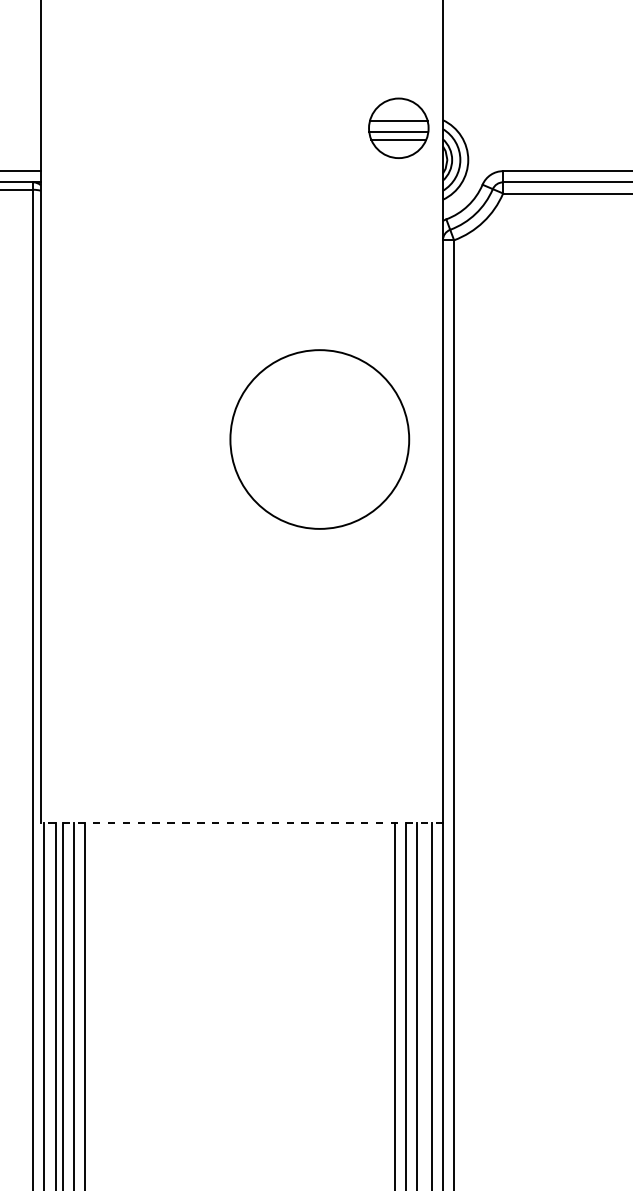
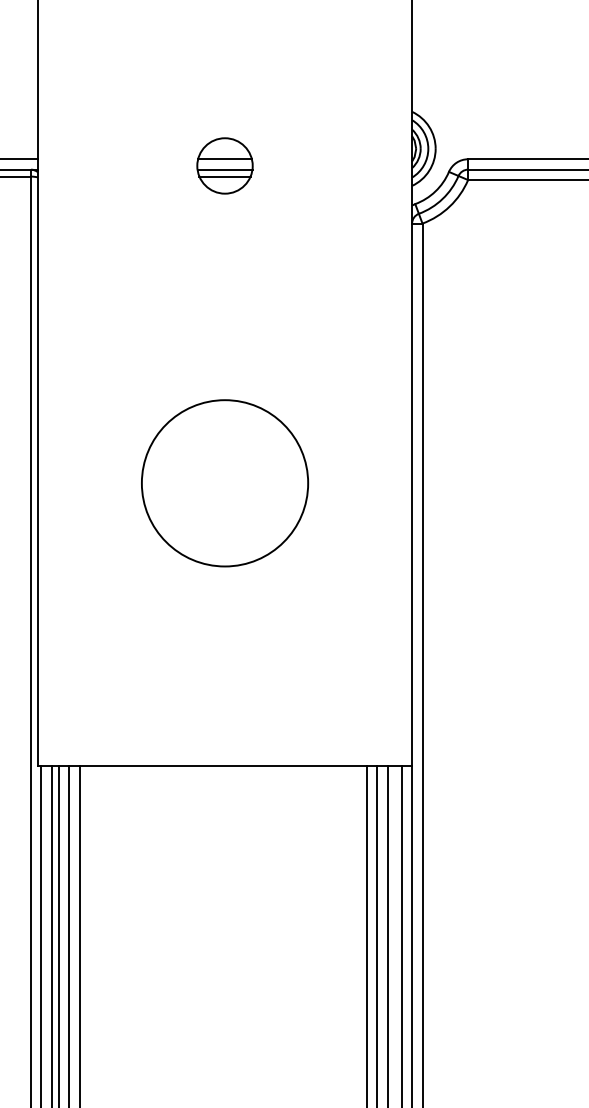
part: (398, 127) -> (224, 165), moved
circle: (319, 439) -> (224, 483), moved
line: (241, 823) -> (224, 766), dashed -> solid

